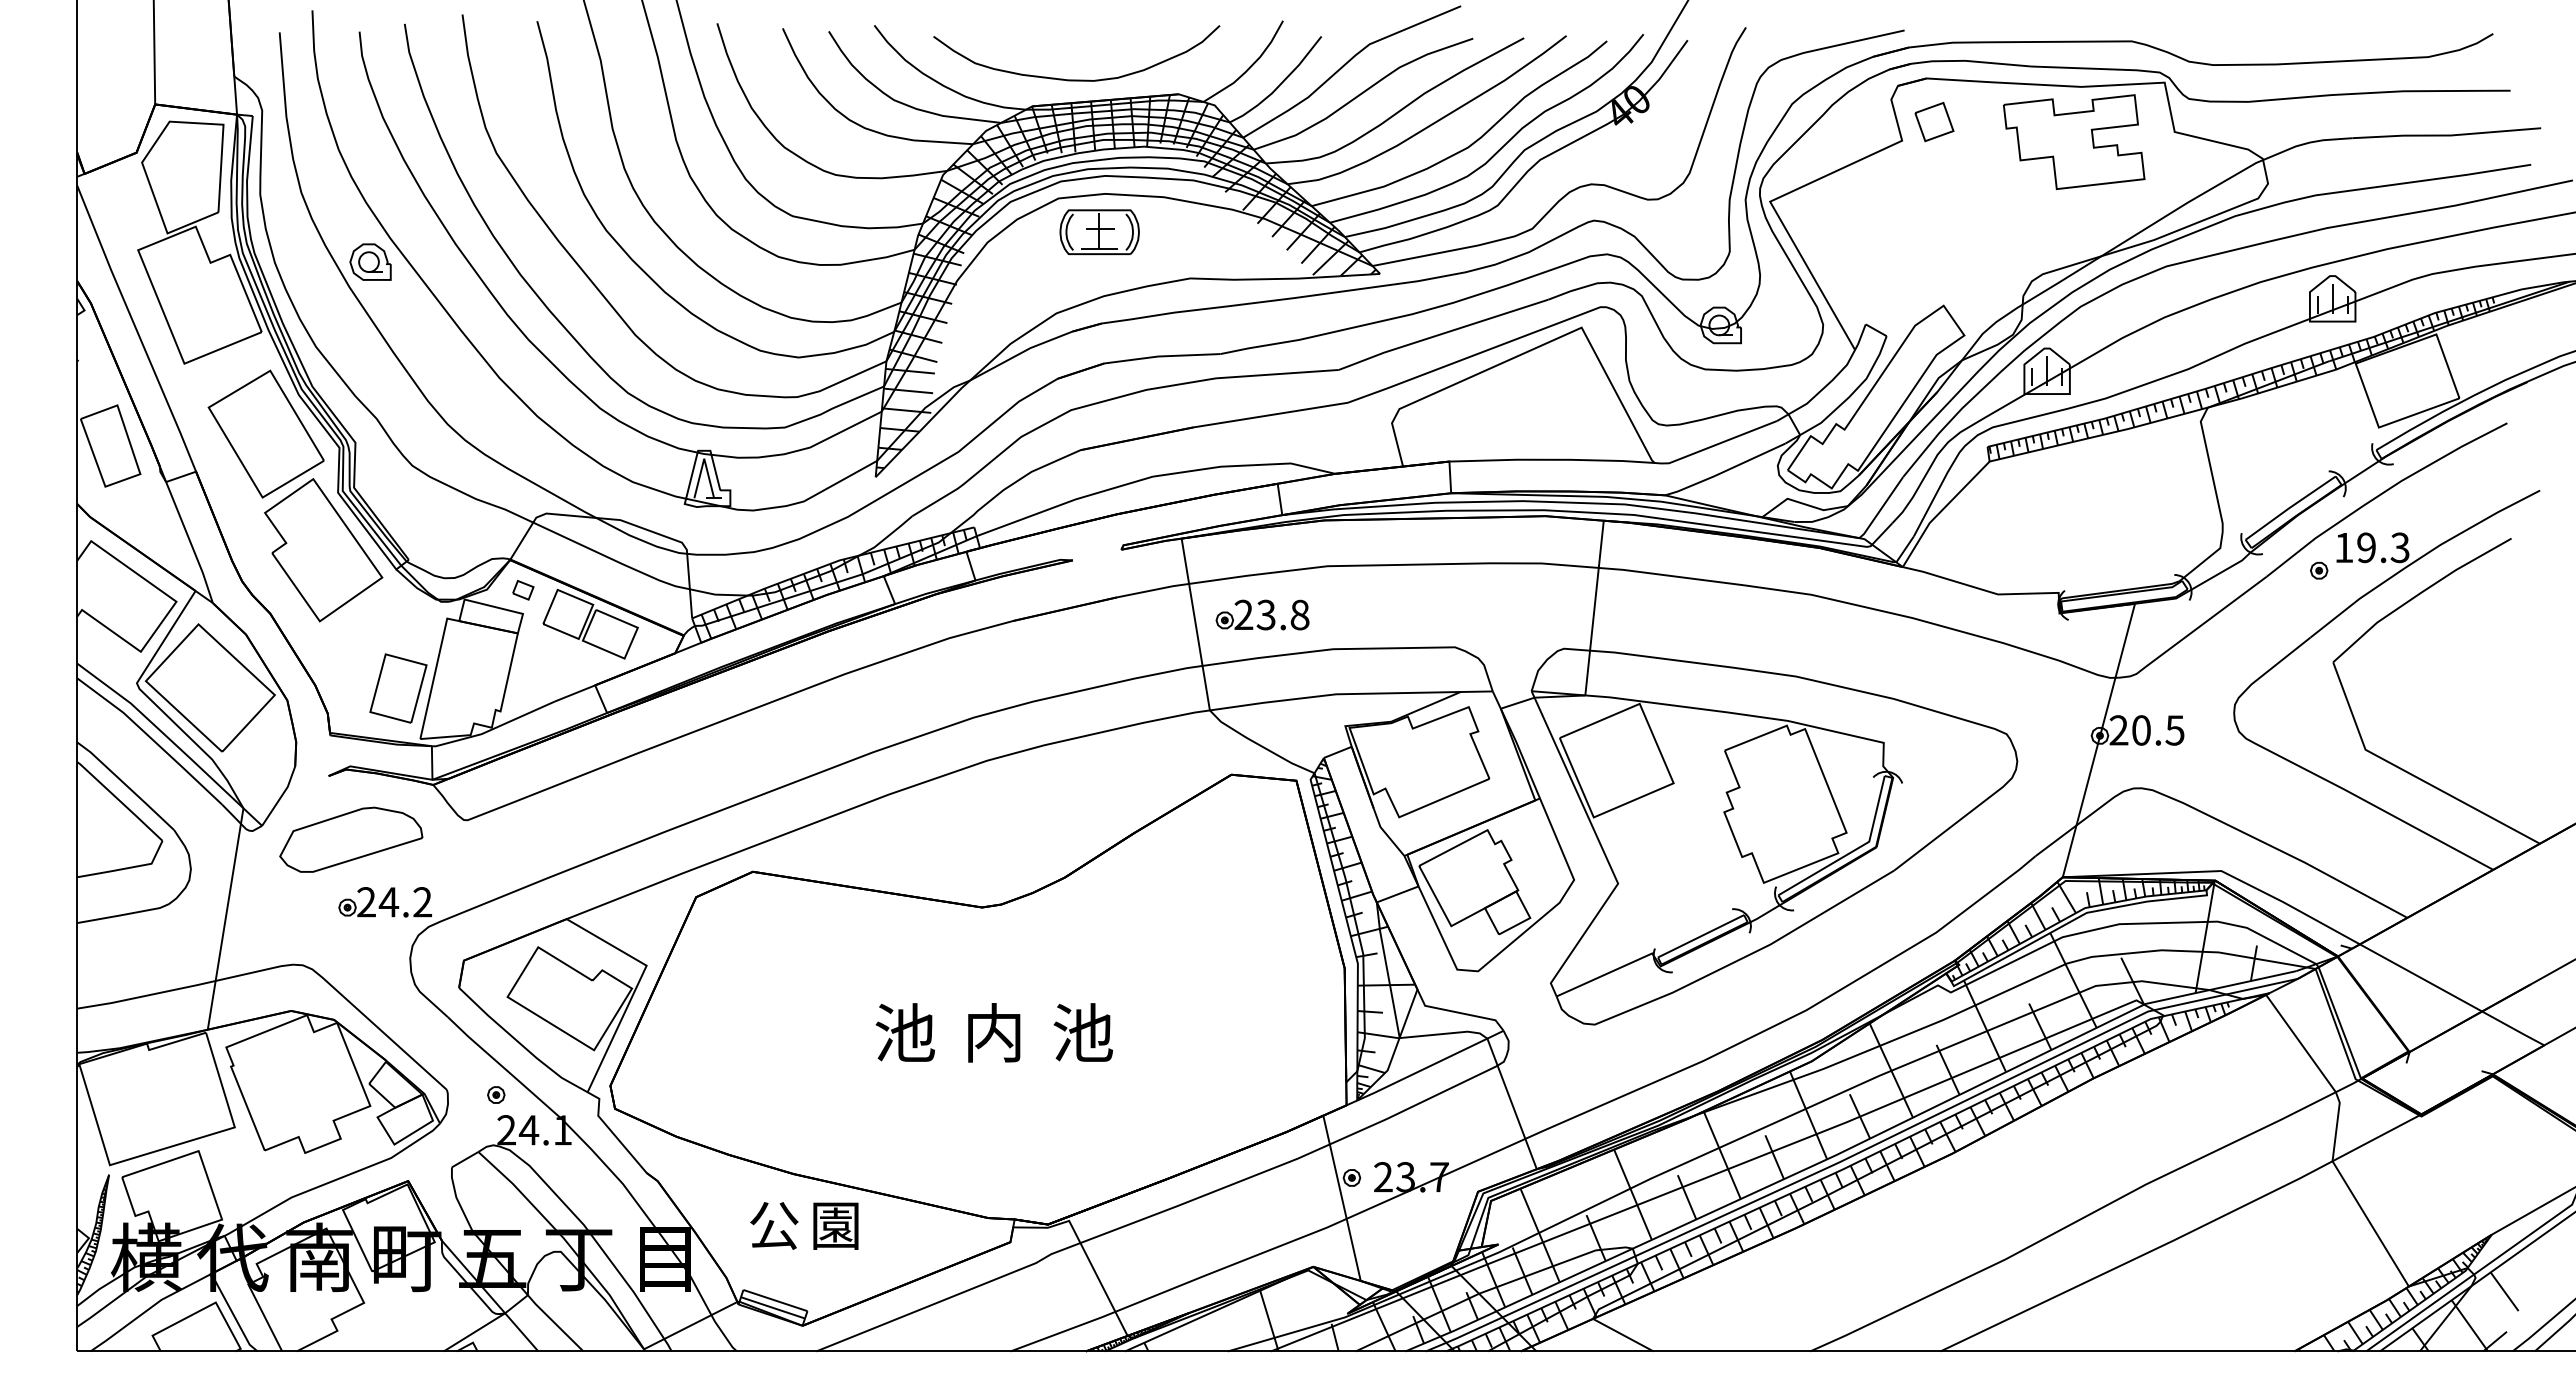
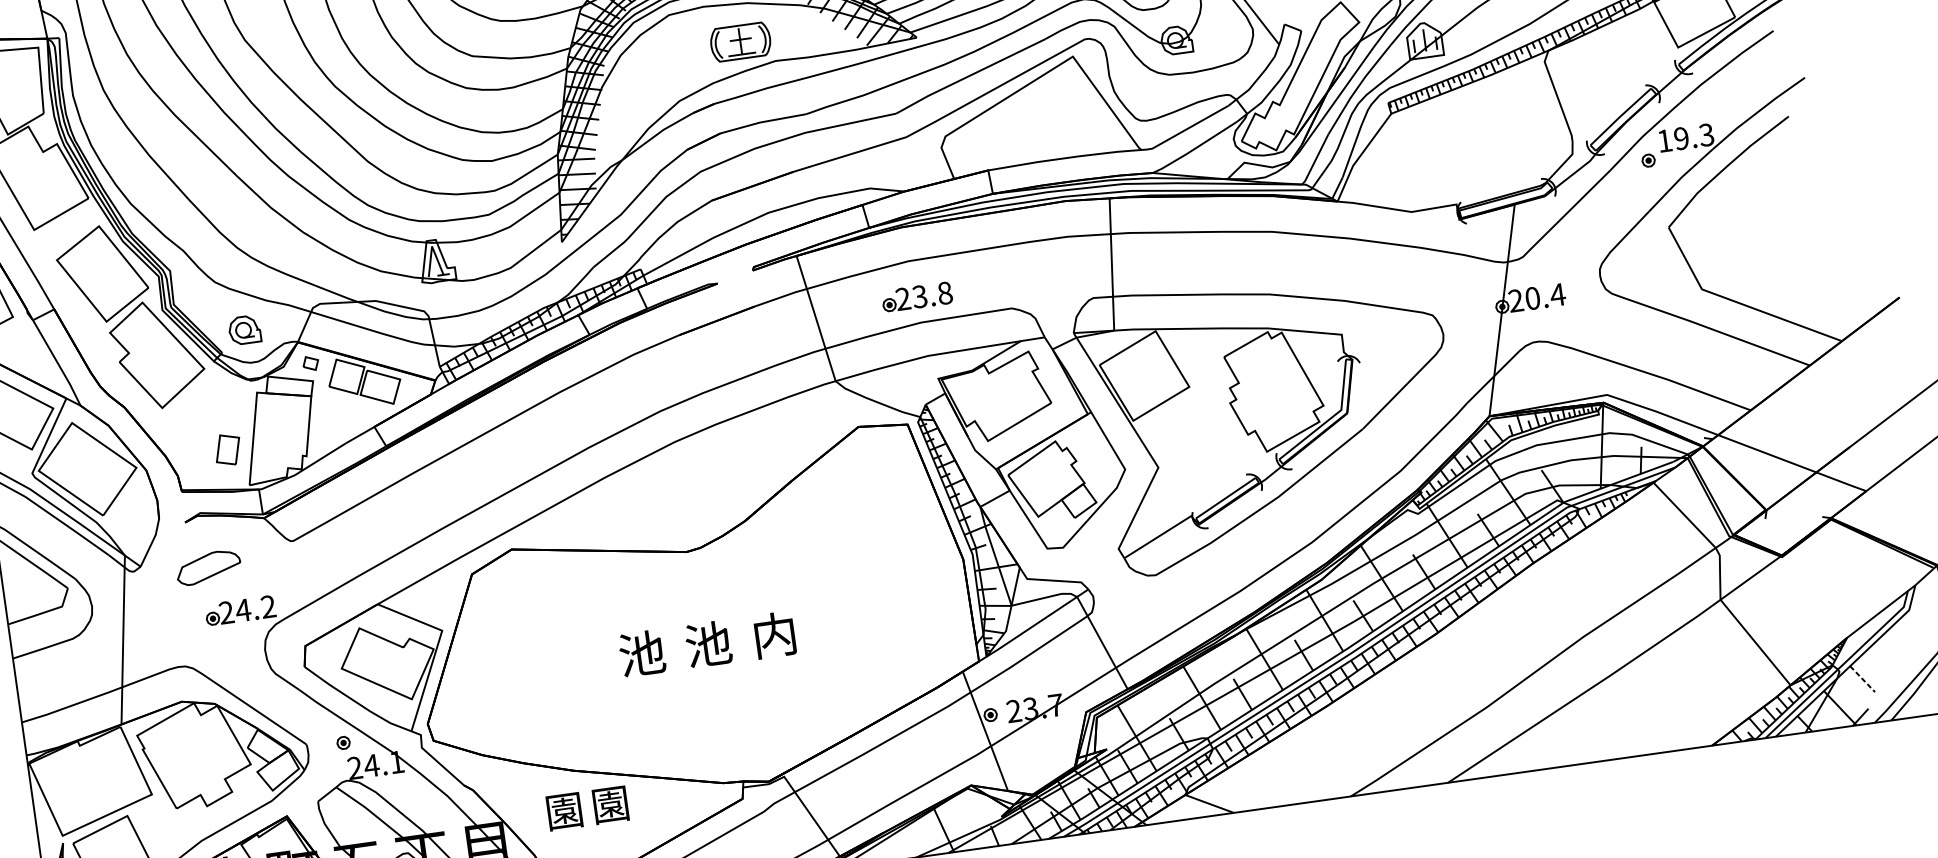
part: (1099, 231) -> (740, 41), moved
part: (370, 261) -> (244, 329), moved
part: (1262, 614) -> (917, 296), moved
part: (398, 688) -> (228, 449), size x0.6
text: (2174, 730) -> (1557, 295), 20.5 -> 20.4
part: (351, 839) -> (208, 567), size x0.6
text: (994, 1032) -> (708, 644), 内 -> 池
text: (1083, 1032) -> (775, 634), 池 -> 内
text: (774, 1225) -> (564, 811), 公 -> 園
line: (2504, 1291) -> (1862, 678), solid -> dashed

